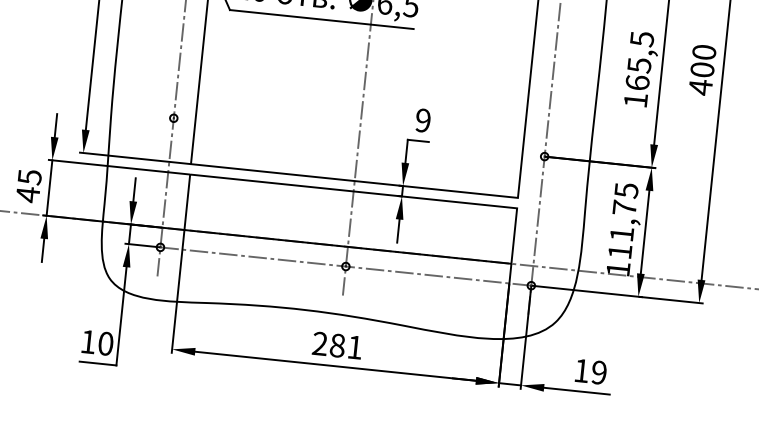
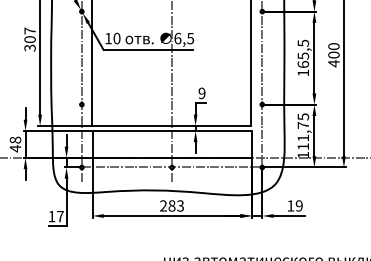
text: (29, 175) -> (15, 139), 45 -> 48
text: (106, 343) -> (60, 216), 10 -> 17
text: (355, 346) -> (180, 205), 281 -> 283

